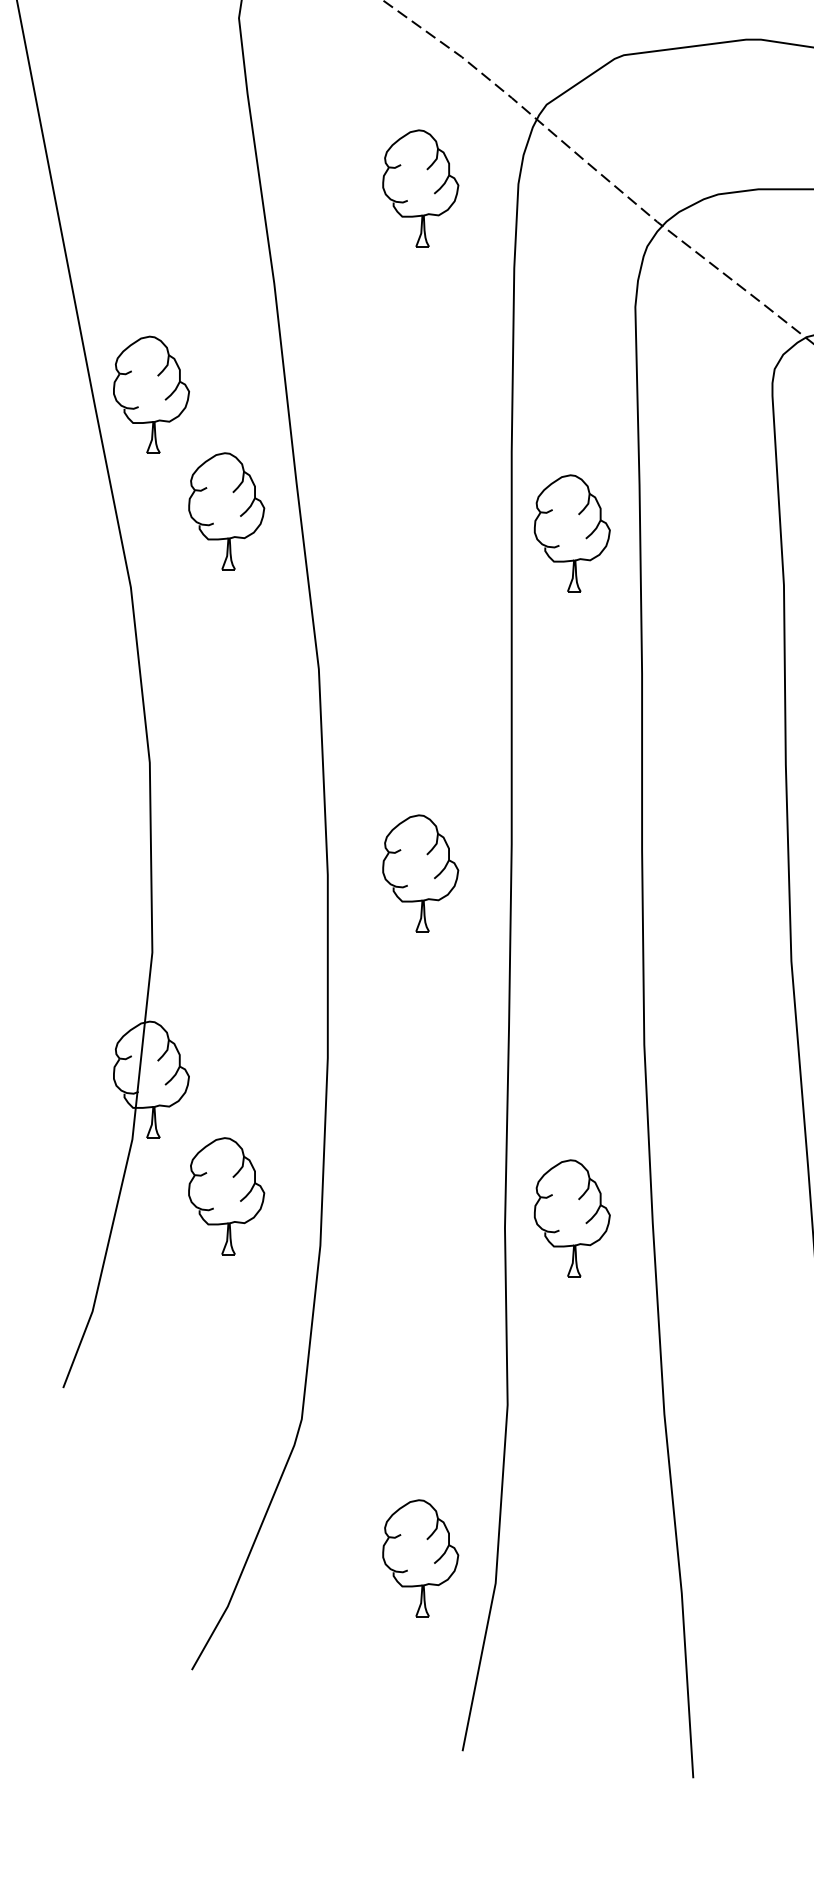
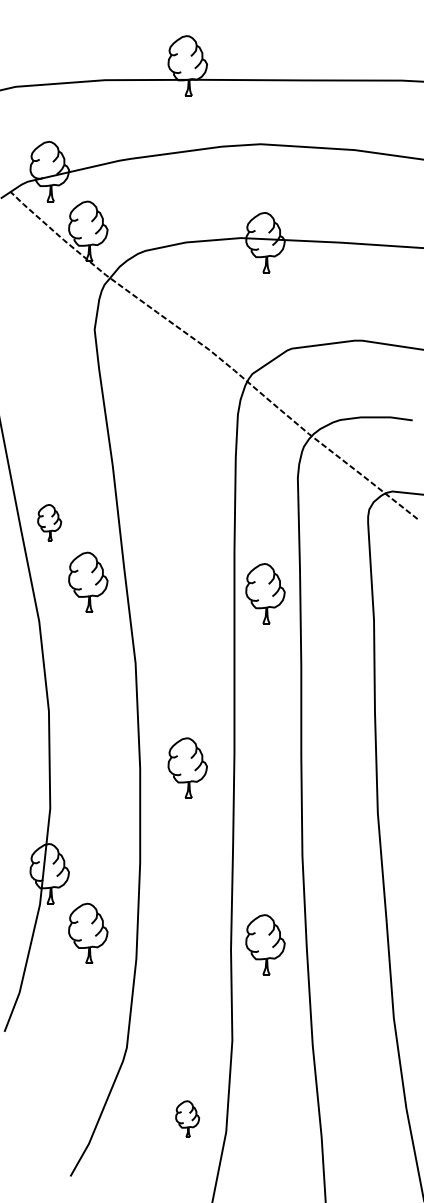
part: (420, 187) -> (187, 416), removed
part: (150, 394) -> (49, 522), size x0.6
part: (420, 1557) -> (187, 1118), size x0.6

